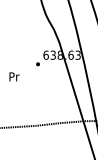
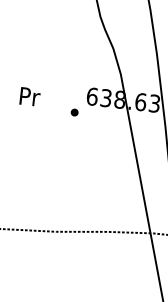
text: (14, 76) -> (30, 96), moved

